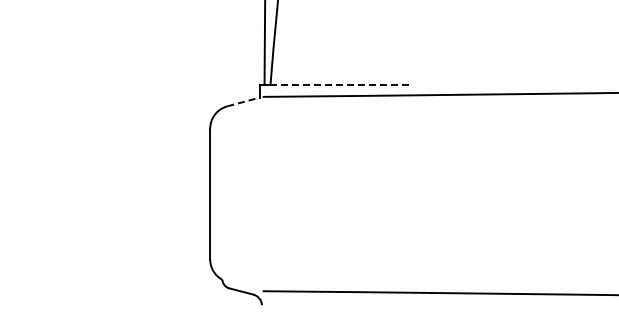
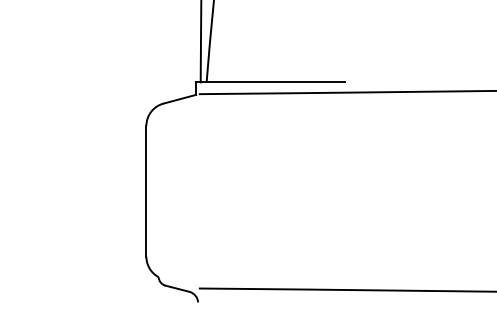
line: (340, 85) -> (276, 82), dashed -> solid
line: (243, 101) -> (179, 98), dashed -> solid

